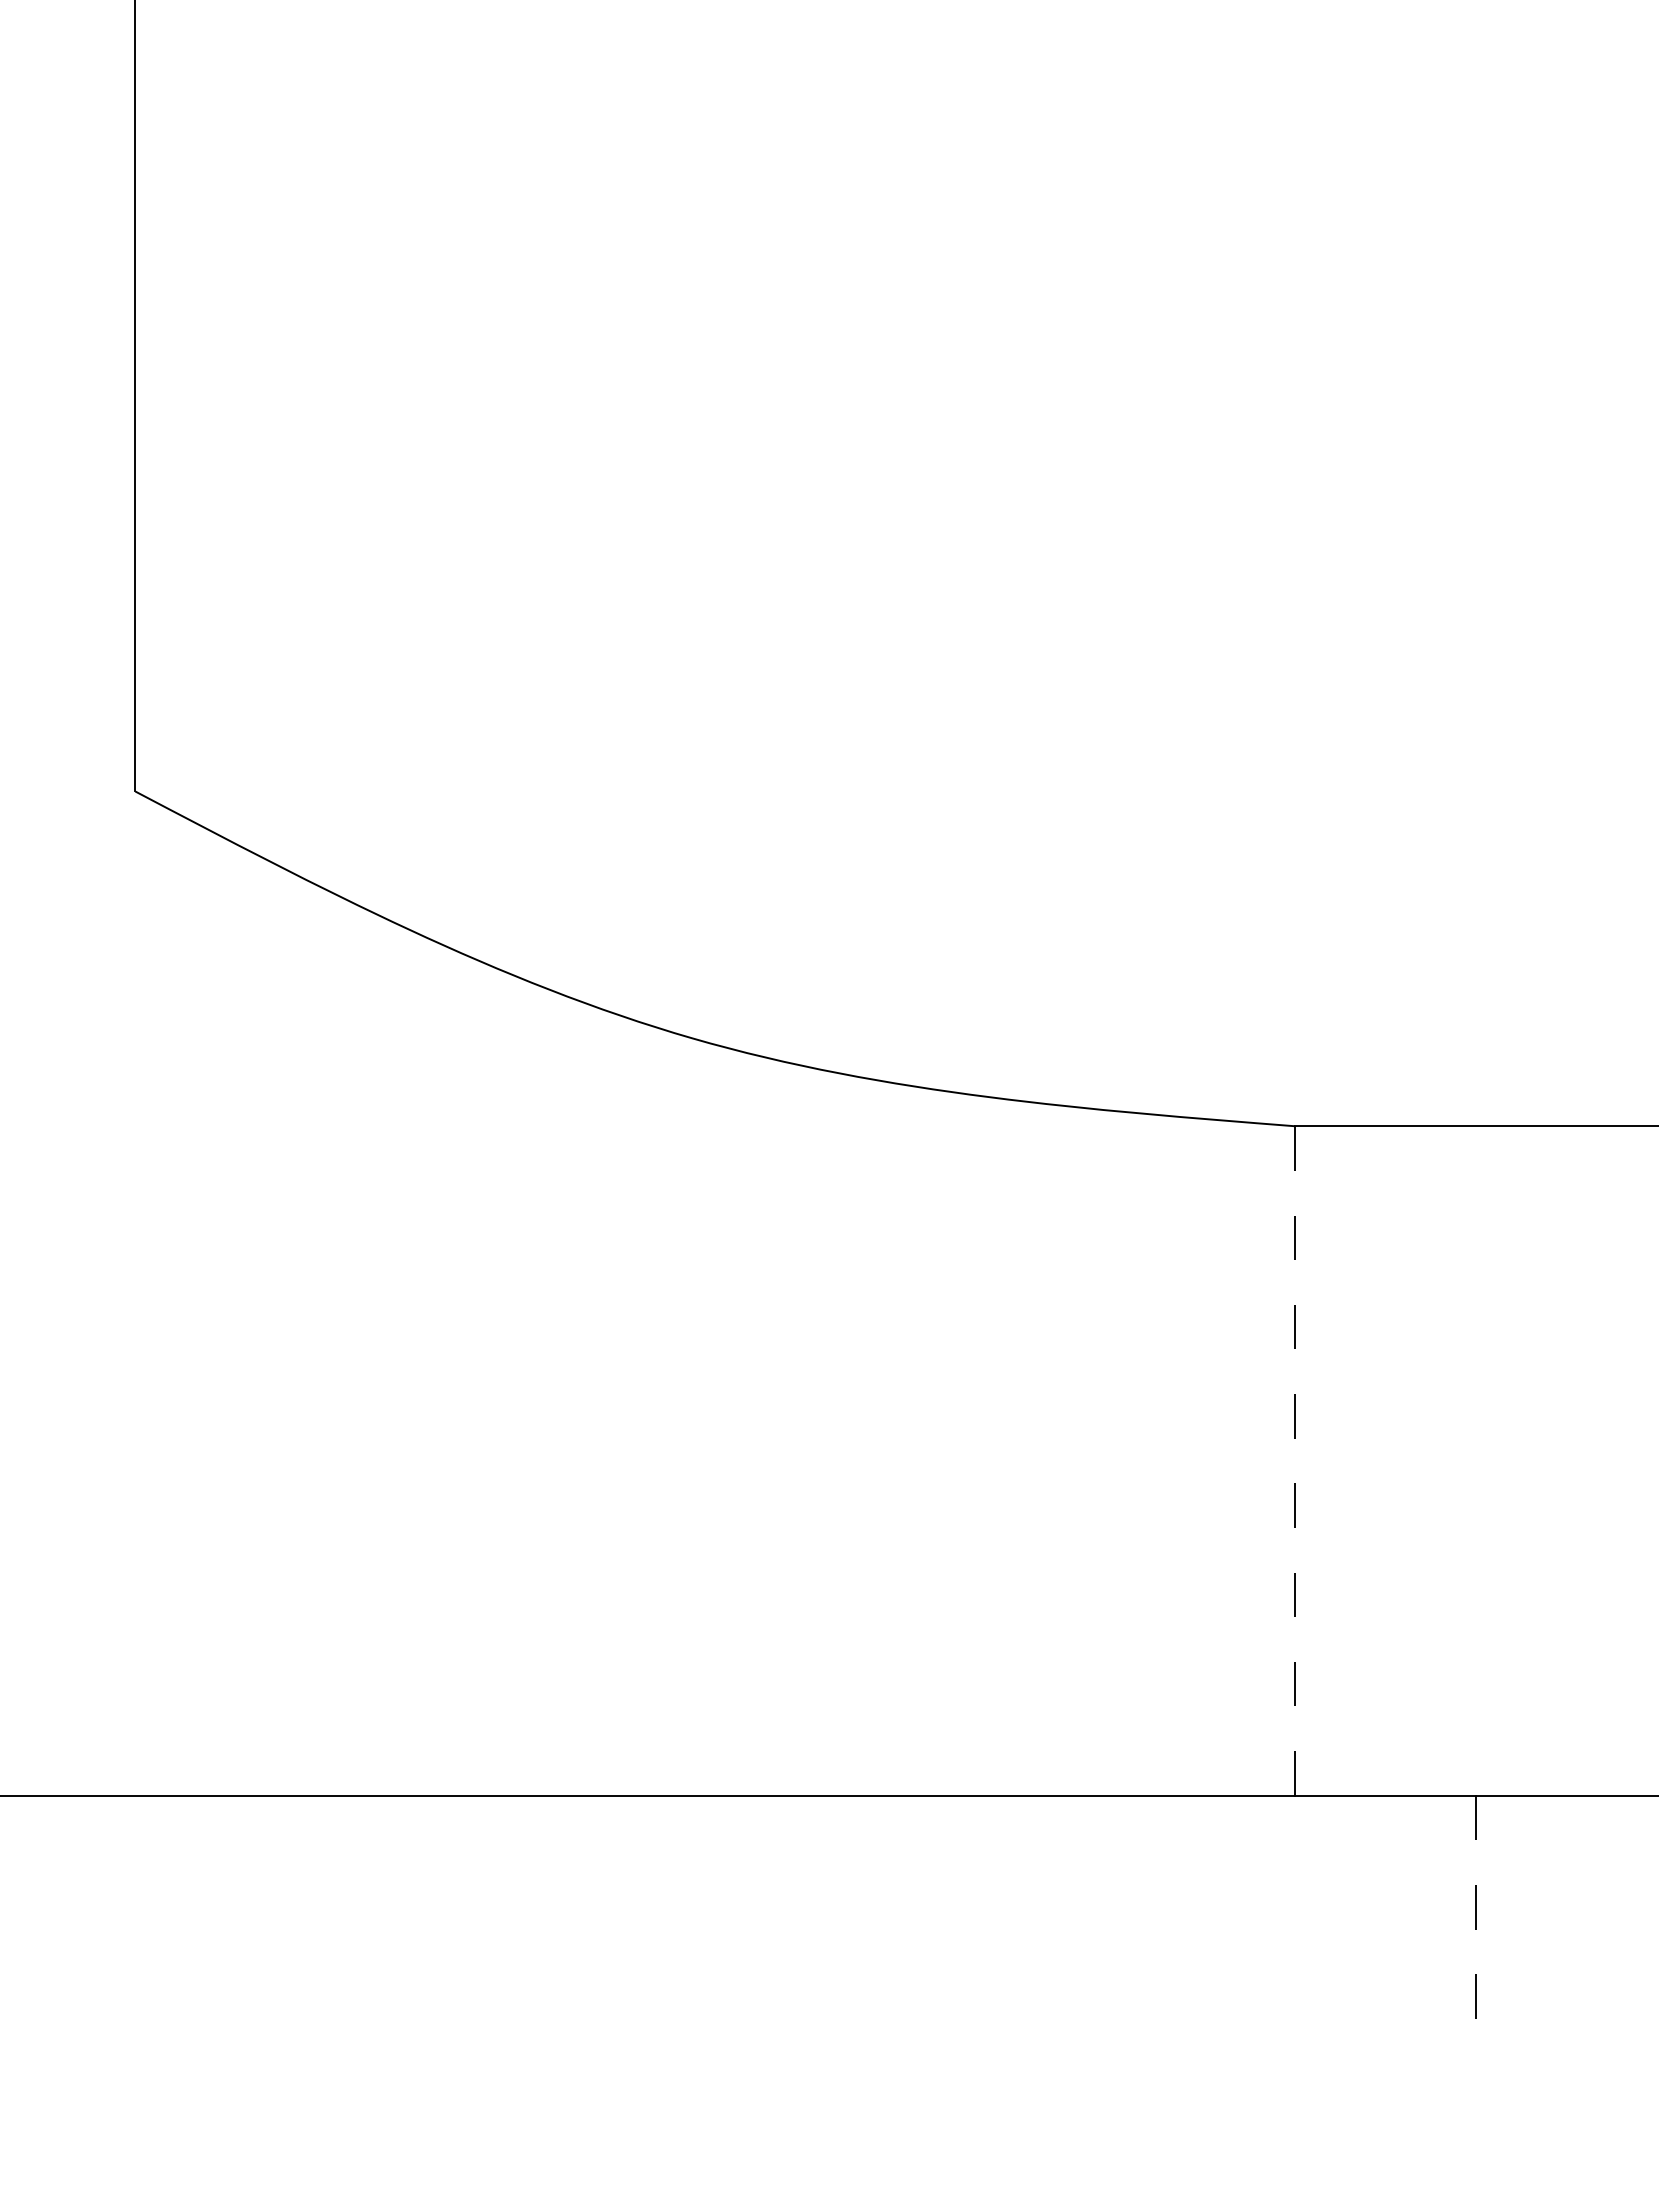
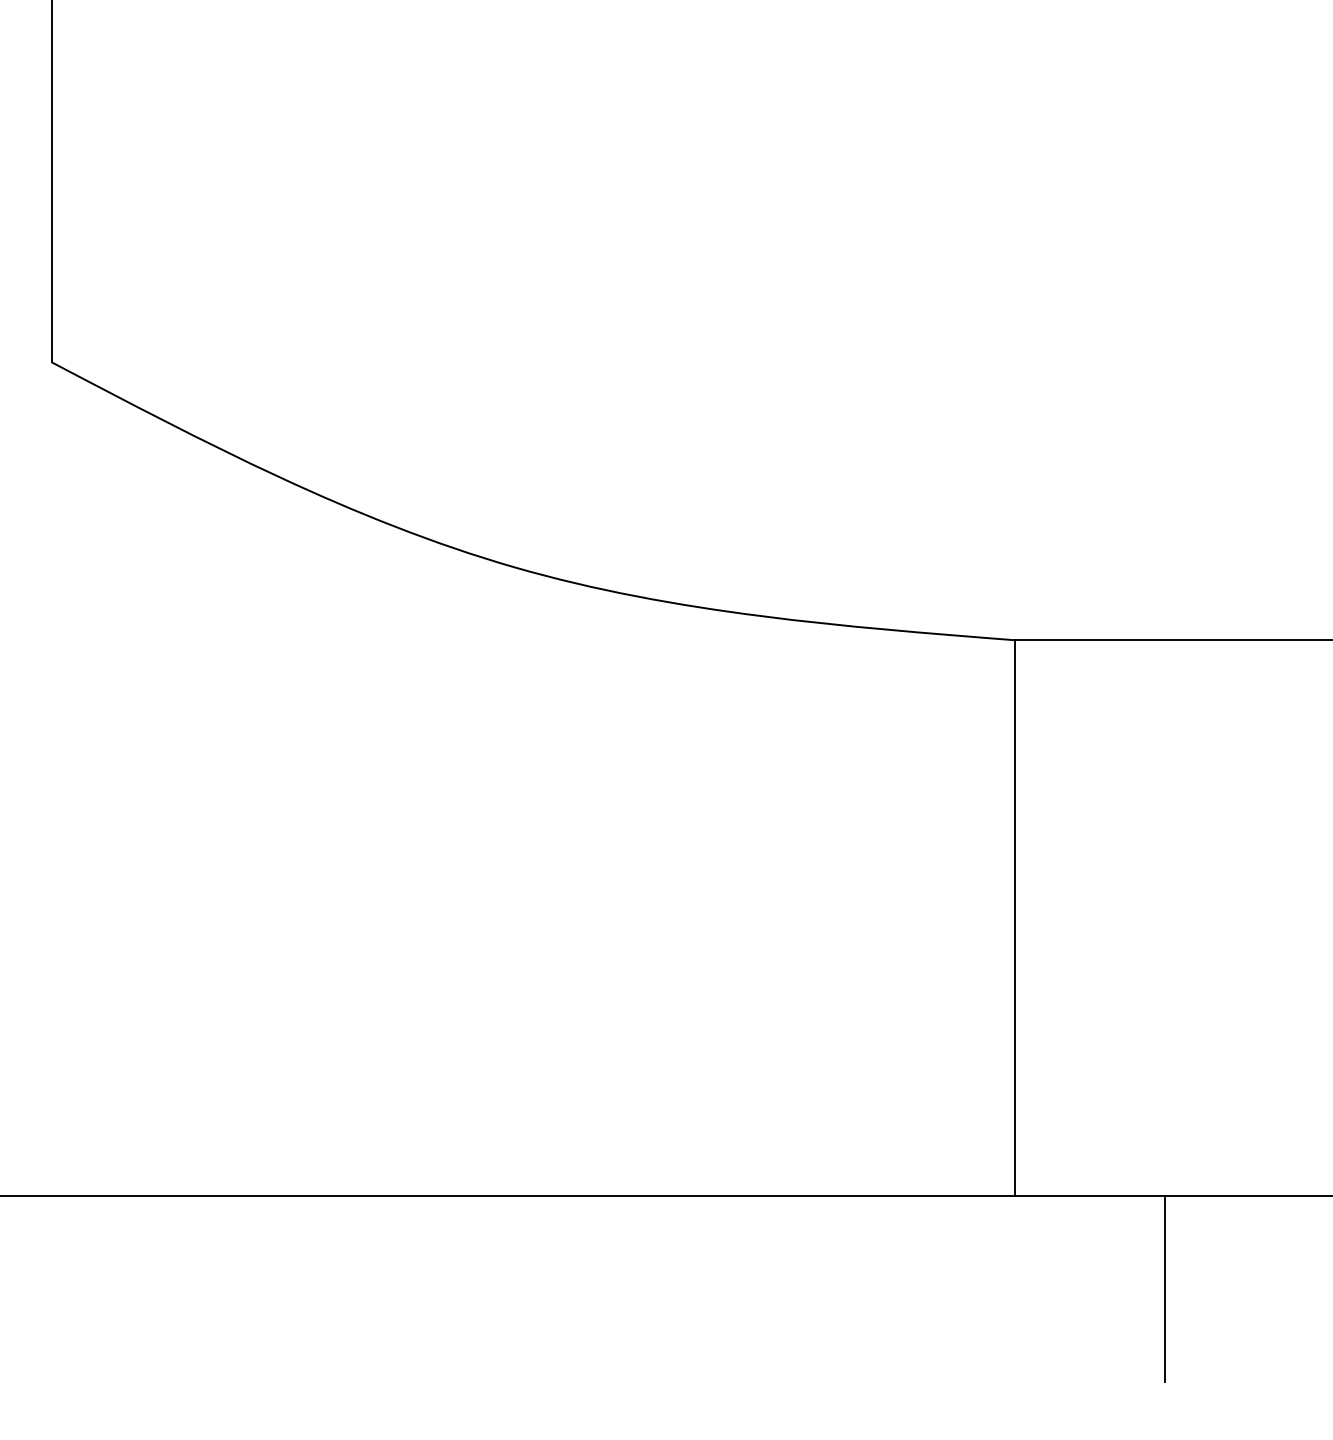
line: (1294, 1460) -> (1014, 917), dashed -> solid
line: (1476, 1907) -> (1165, 1289), dashed -> solid

